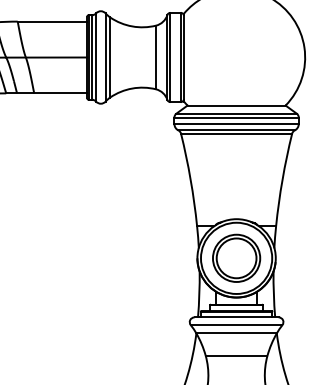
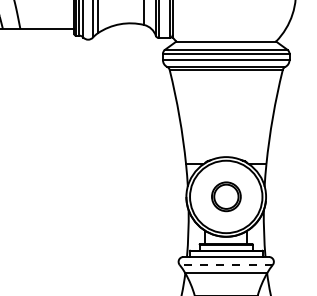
part: (236, 257) -> (226, 196), size x0.6
line: (236, 325) -> (226, 265), solid -> dashed

